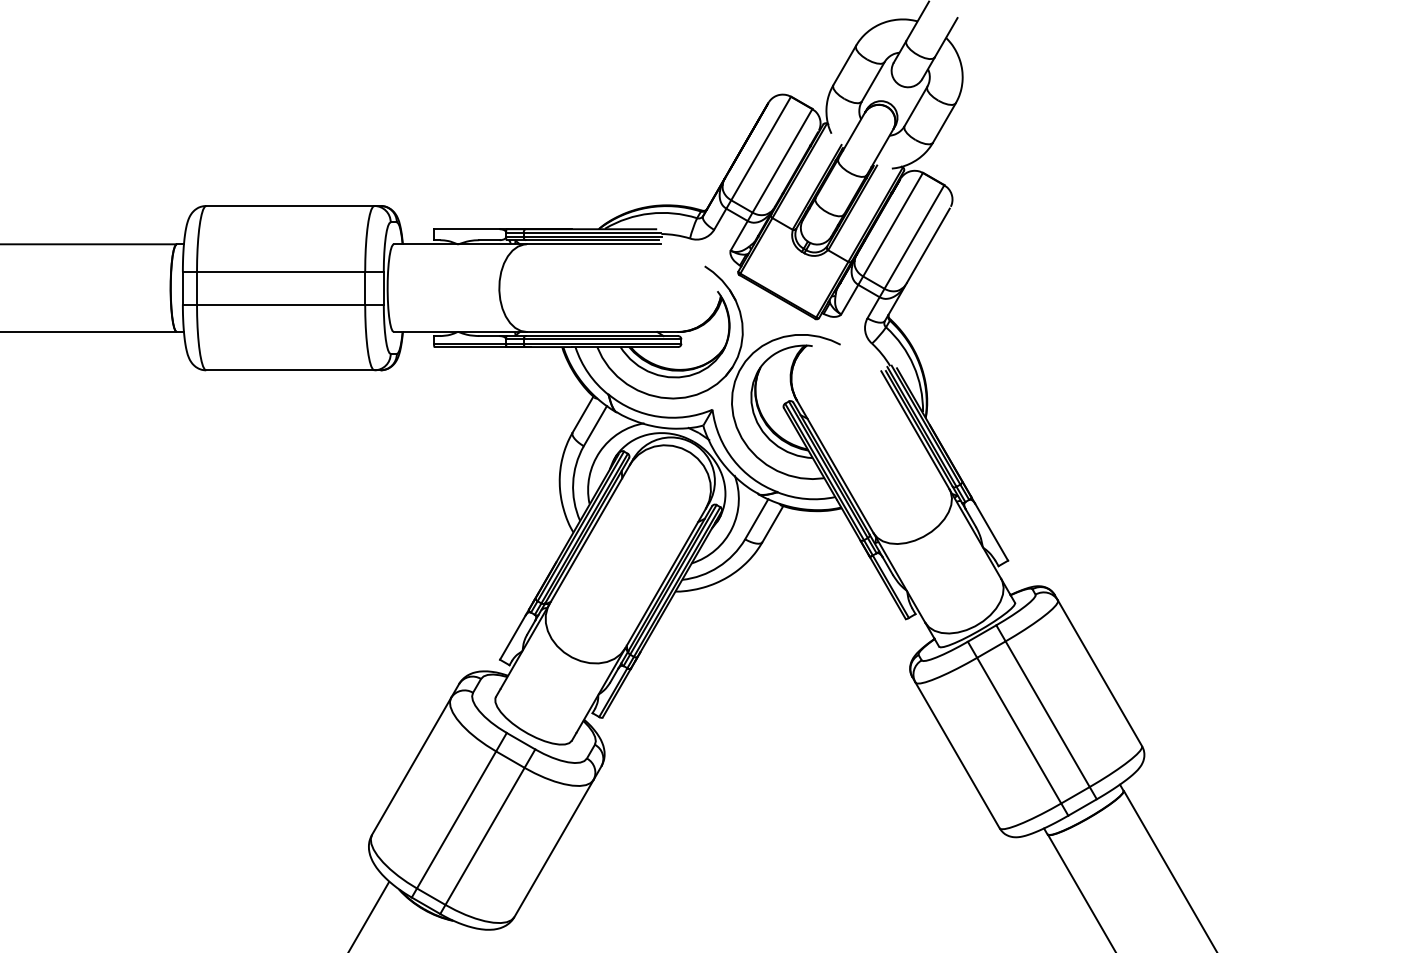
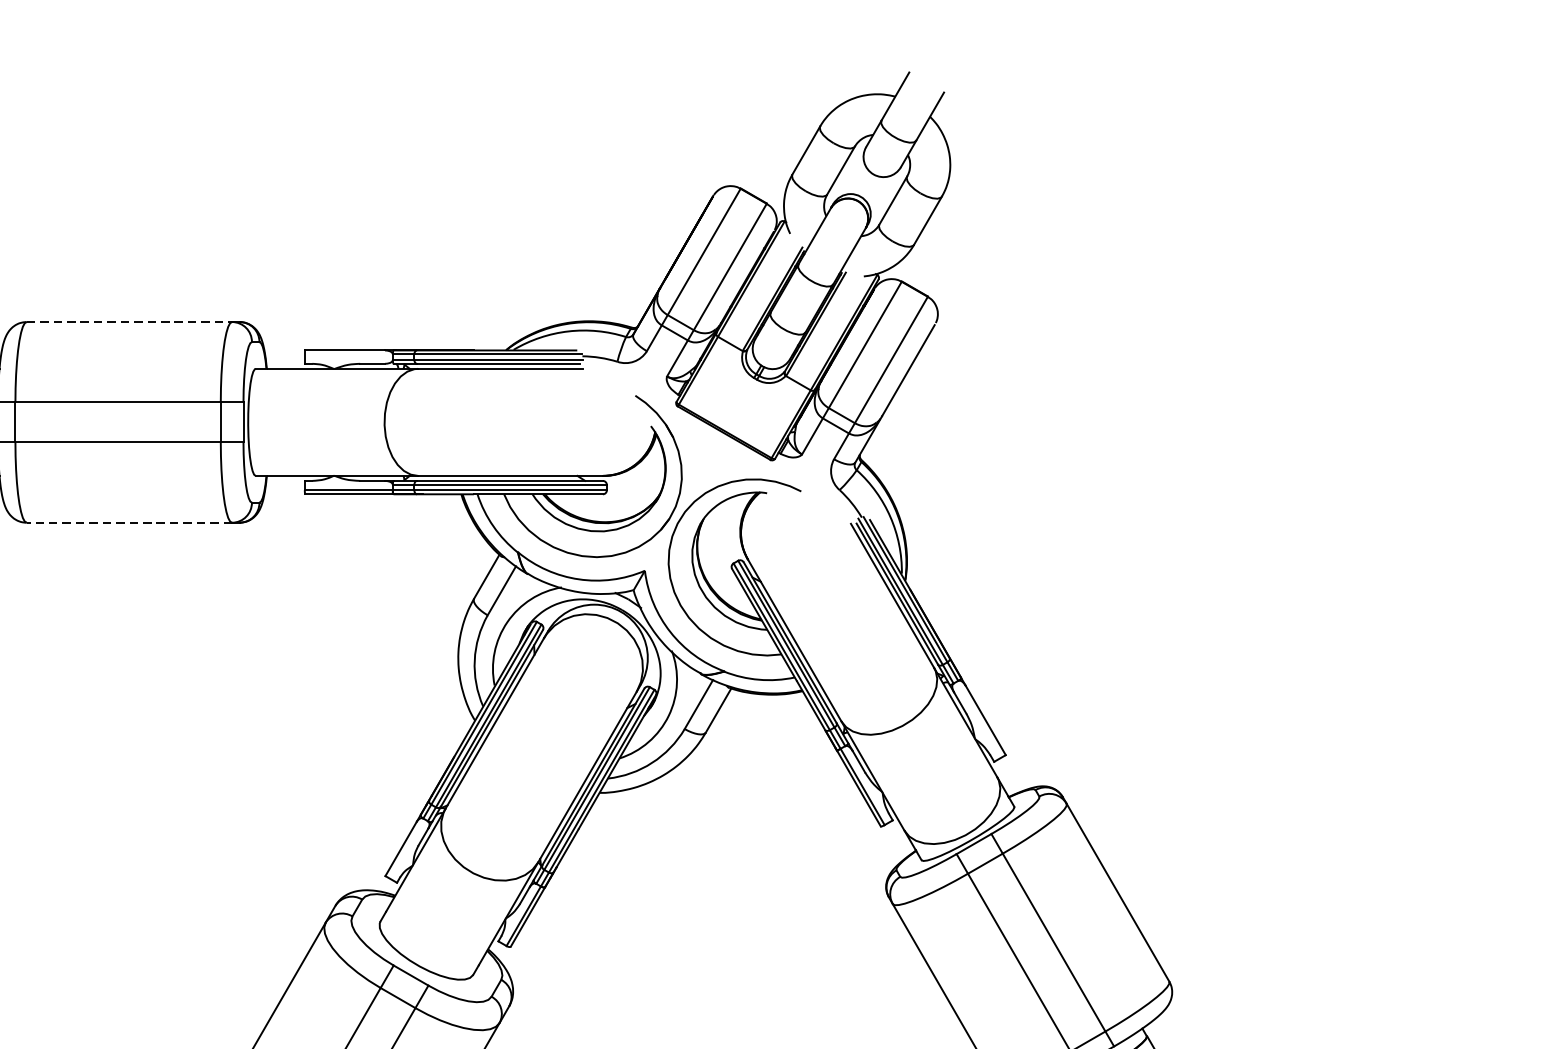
line: (290, 205) -> (129, 321), solid -> dashed
line: (289, 370) -> (128, 522), solid -> dashed

